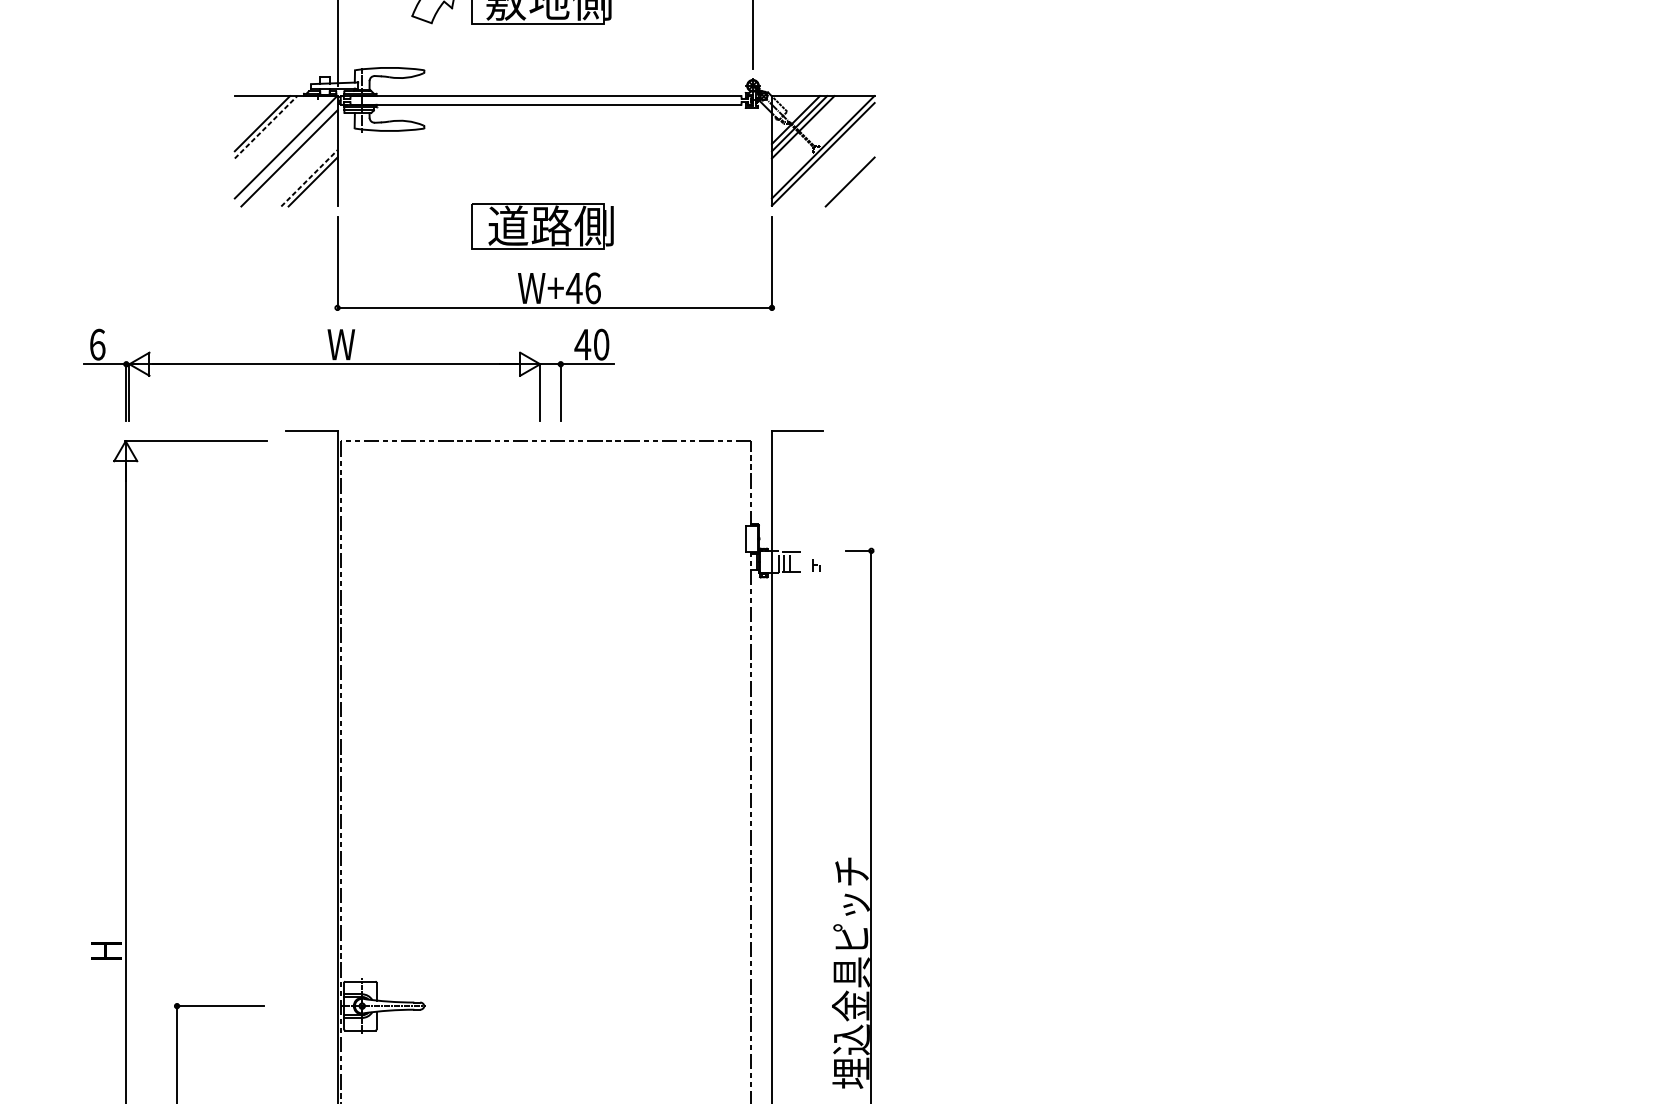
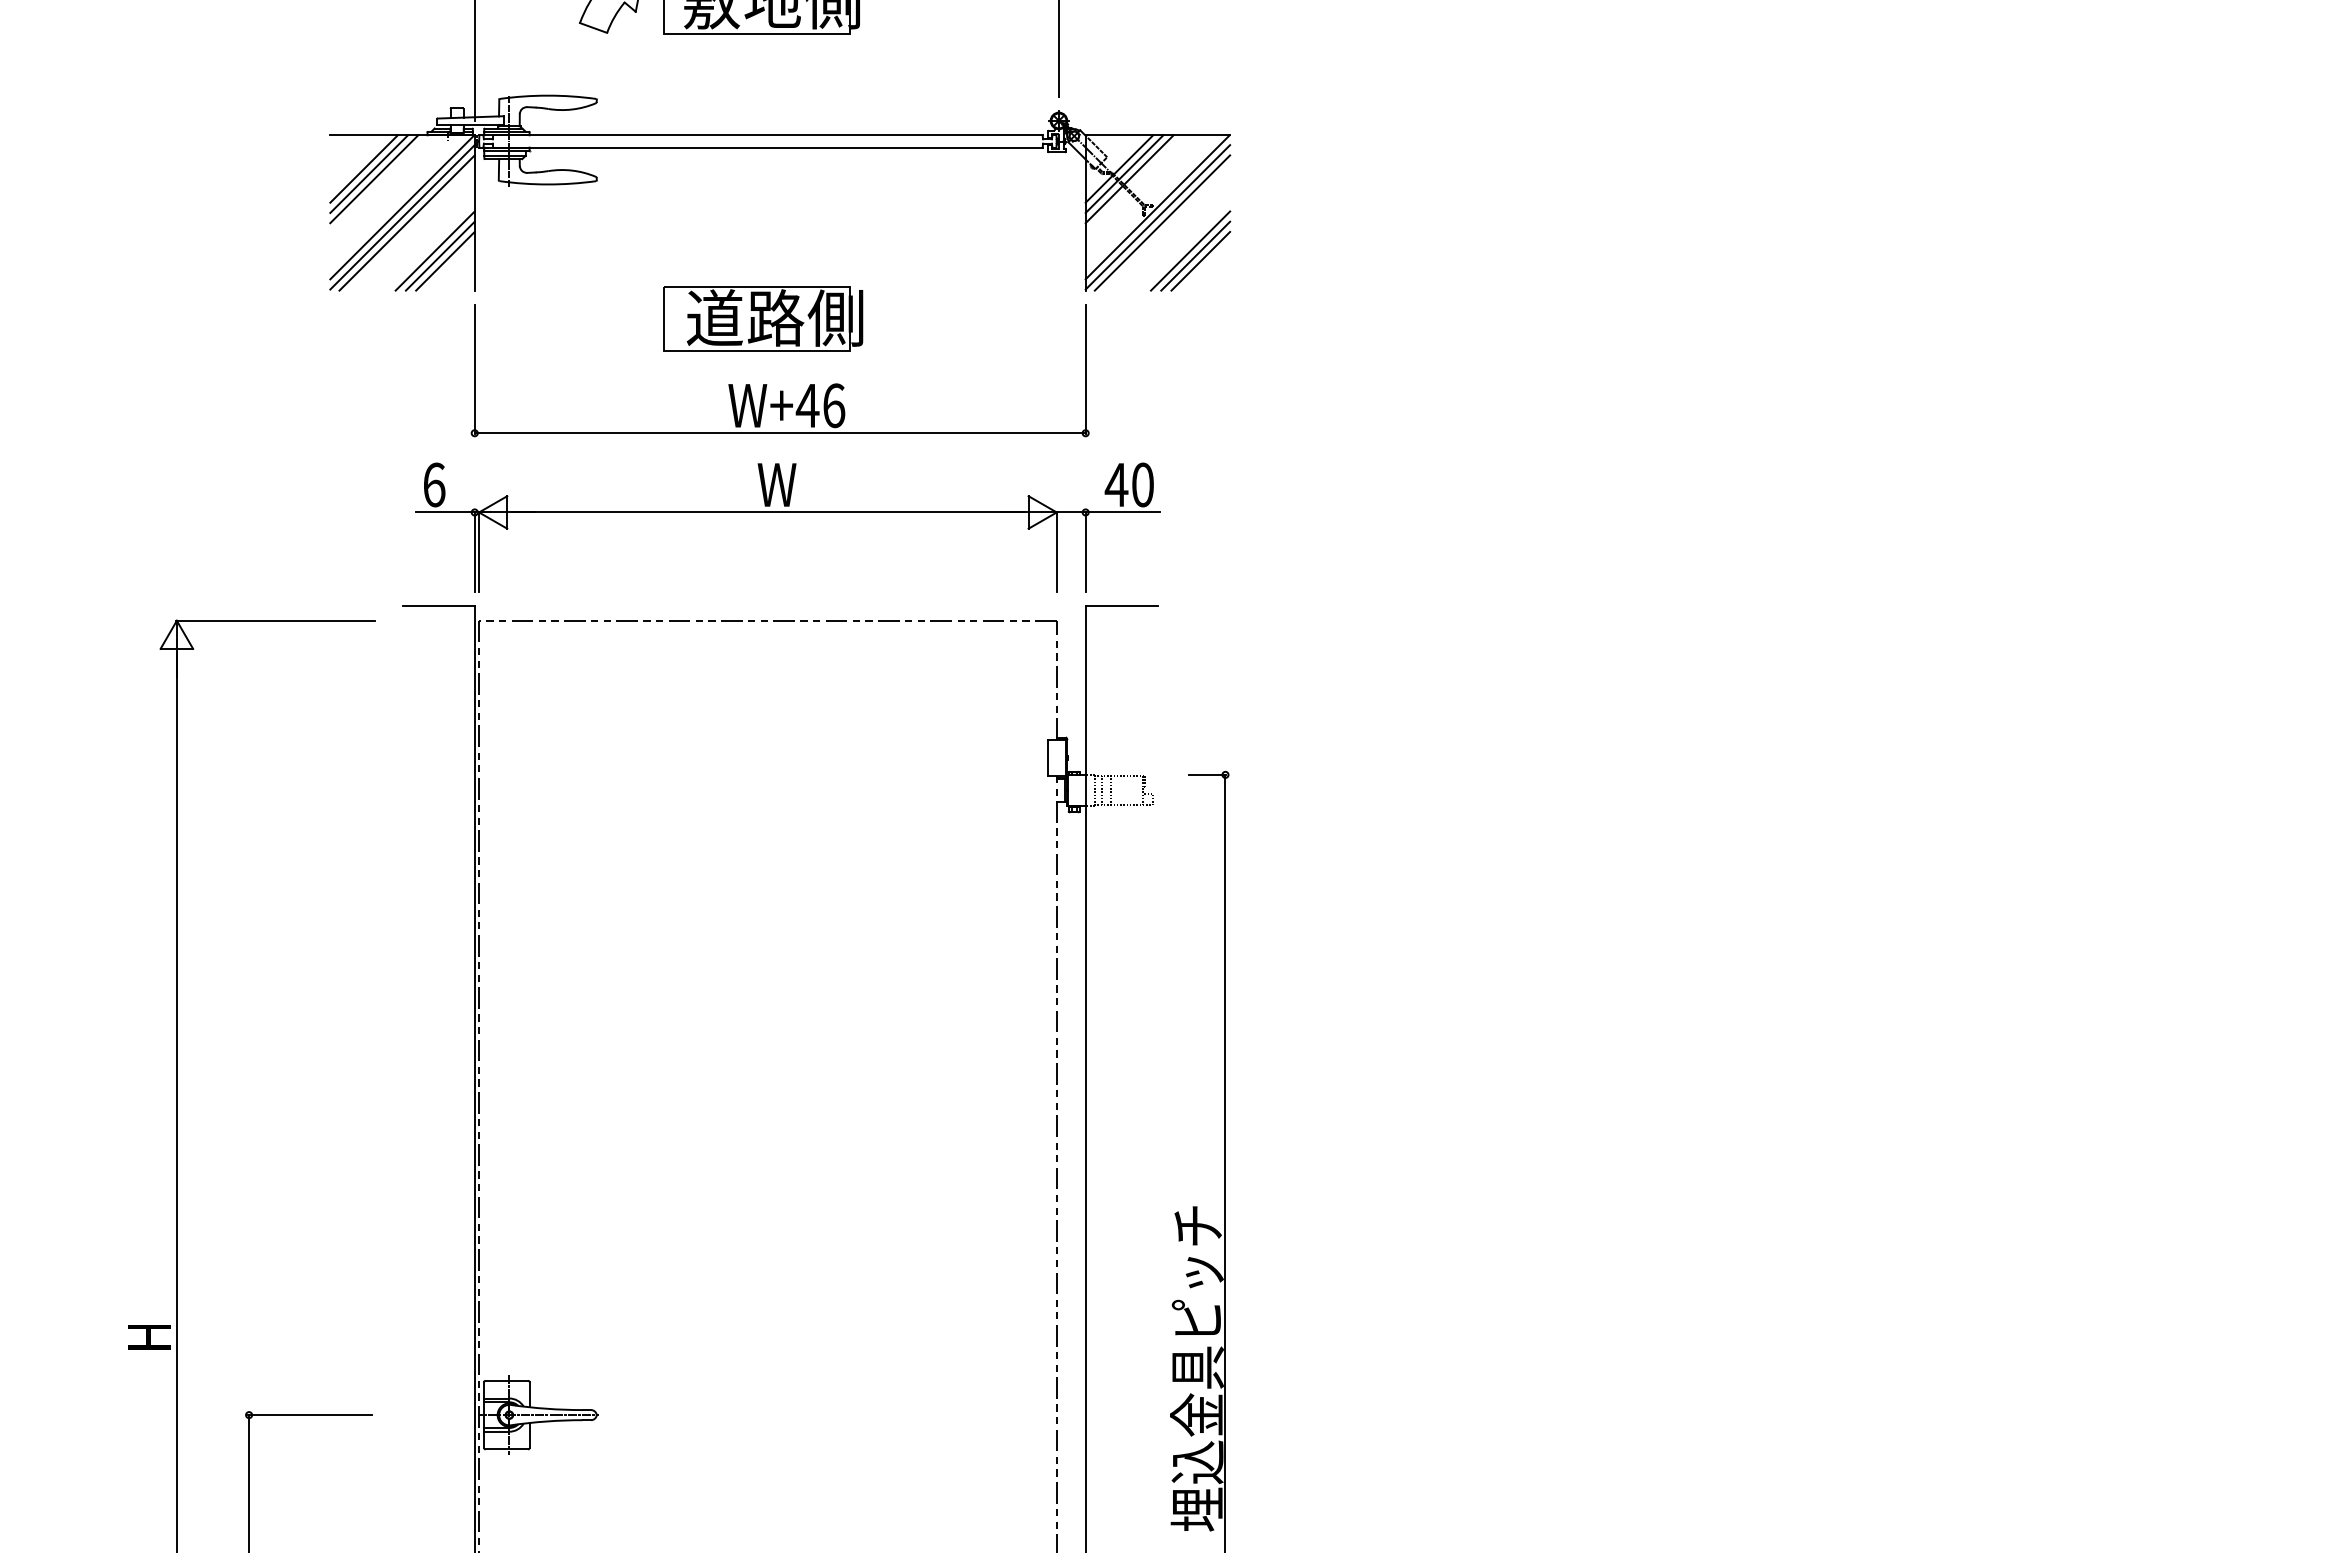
line: (258, 119) -> (363, 168), added
line: (266, 126) -> (374, 178), dashed -> solid
line: (286, 154) -> (402, 217), added
line: (826, 158) -> (1162, 222), added
line: (846, 177) -> (1190, 250), added
line: (309, 178) -> (435, 251), dashed -> solid
line: (316, 185) -> (445, 260), added
line: (853, 185) -> (1200, 260), added
part: (348, 364) -> (787, 512), moved

